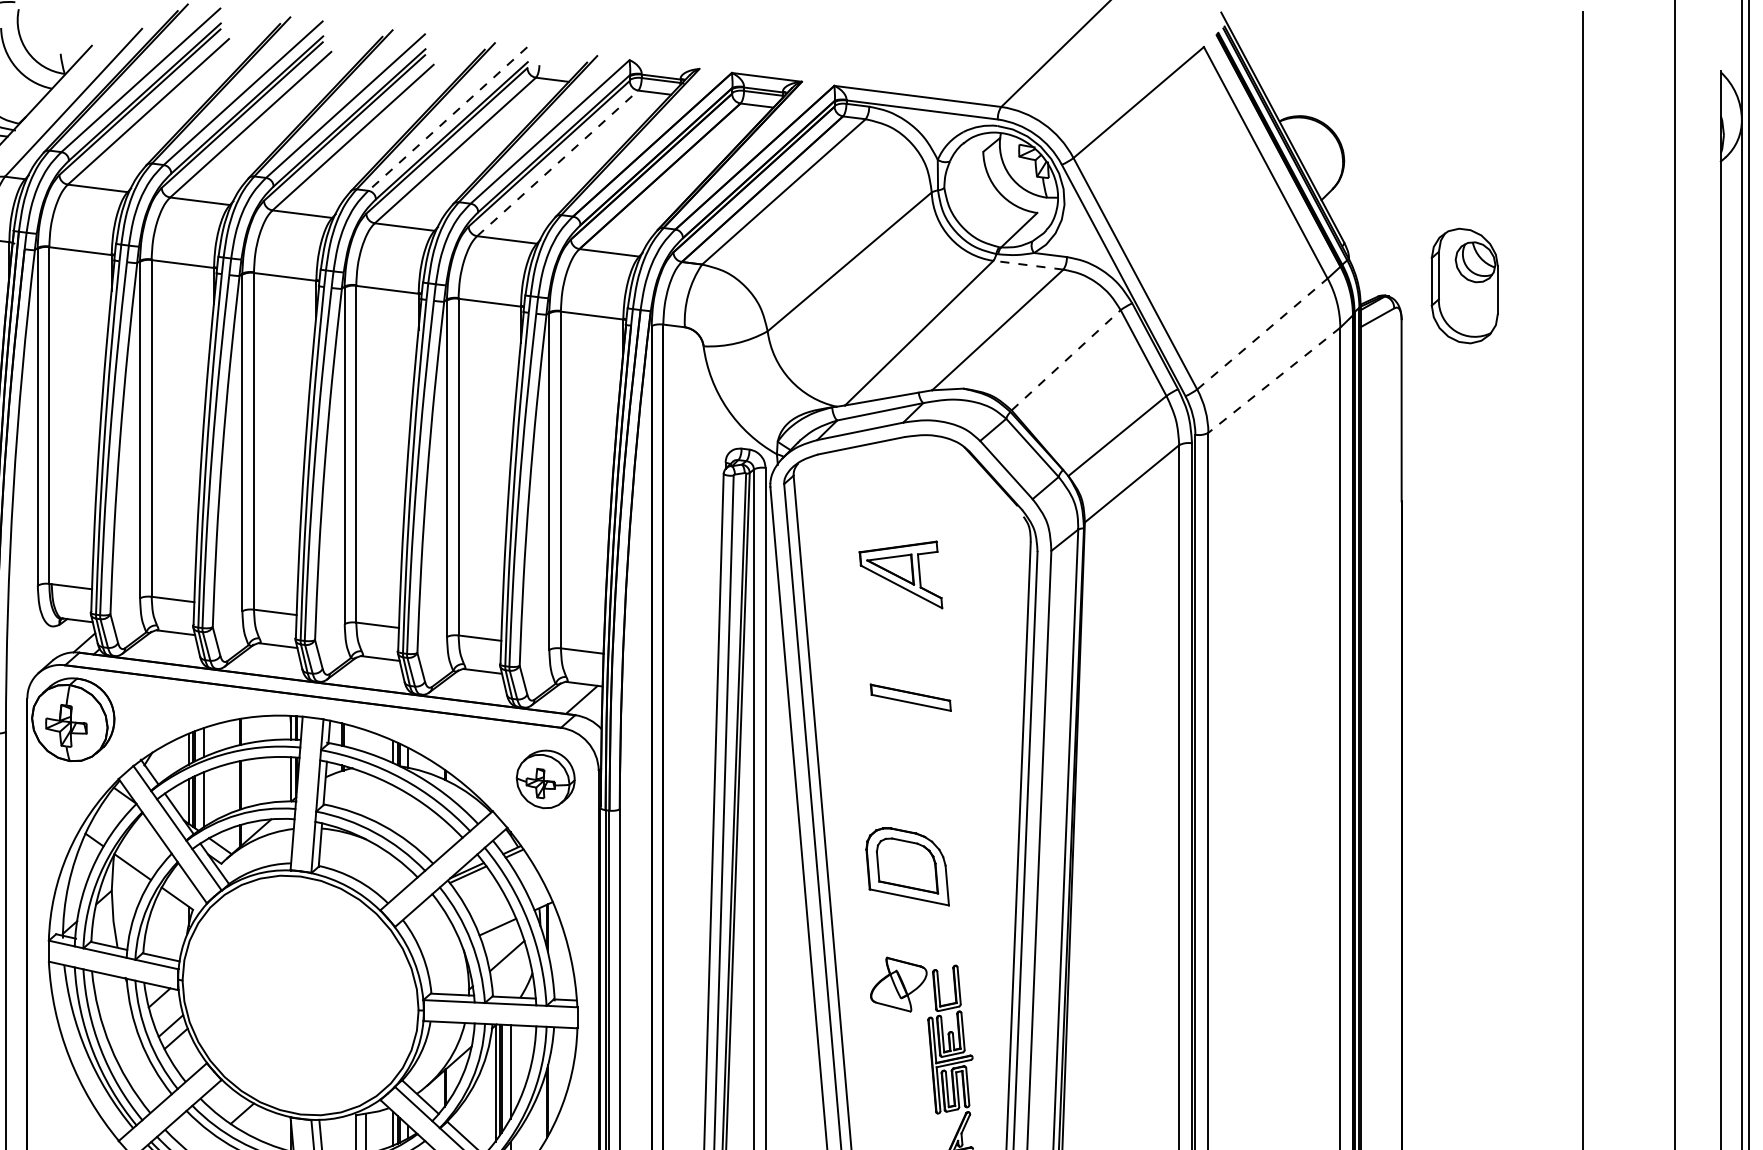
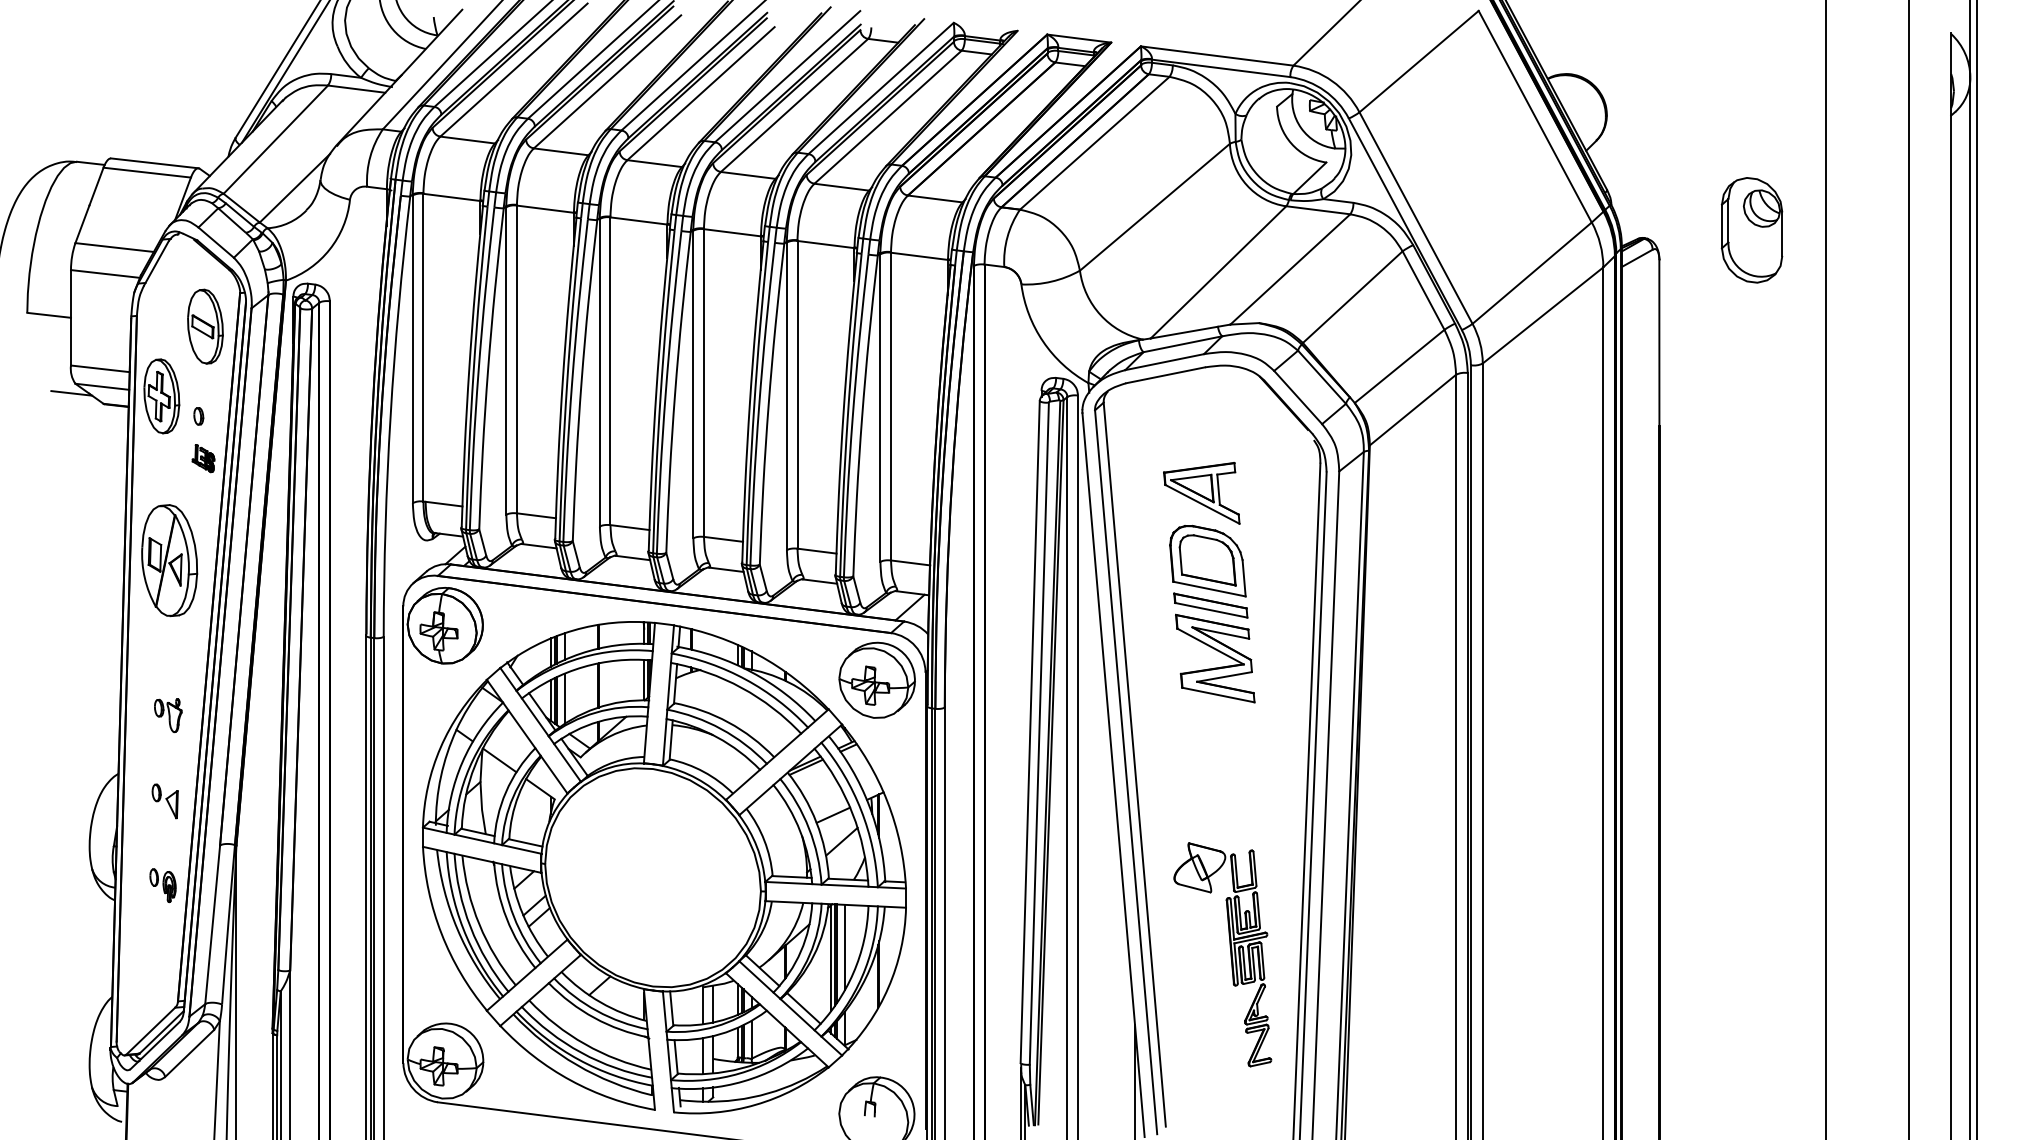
line: (447, 118) -> (787, 76), dashed -> solid
line: (558, 162) -> (888, 116), dashed -> solid
line: (1027, 265) -> (1317, 210), dashed -> solid
part: (1464, 286) -> (1751, 230), moved
line: (1262, 333) -> (1532, 272), dashed -> solid
line: (1065, 360) -> (1352, 297), dashed -> solid
line: (1273, 380) -> (1542, 315), dashed -> solid
part: (920, 749) -> (1219, 652), added
part: (545, 778) -> (876, 679), size x1.43
part: (907, 866) -> (1207, 560), moved

